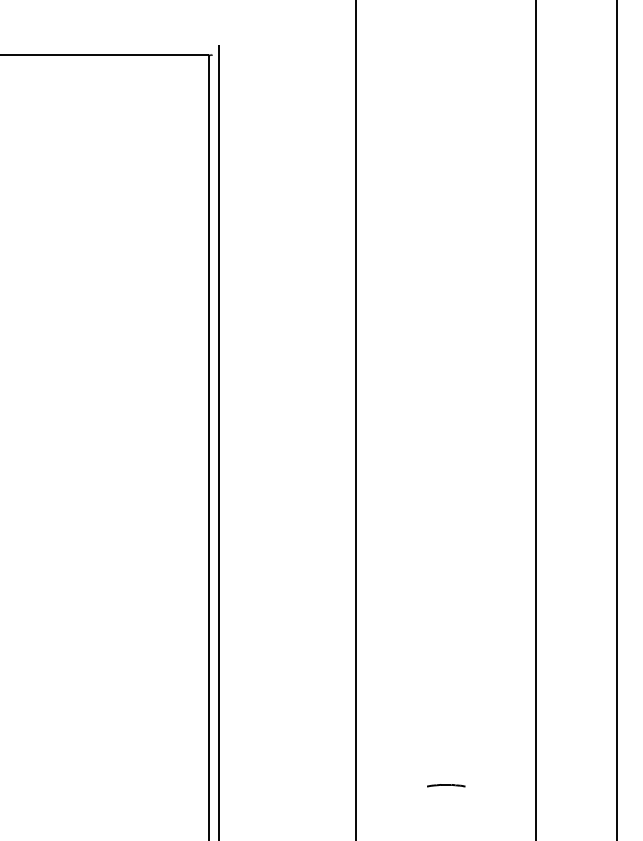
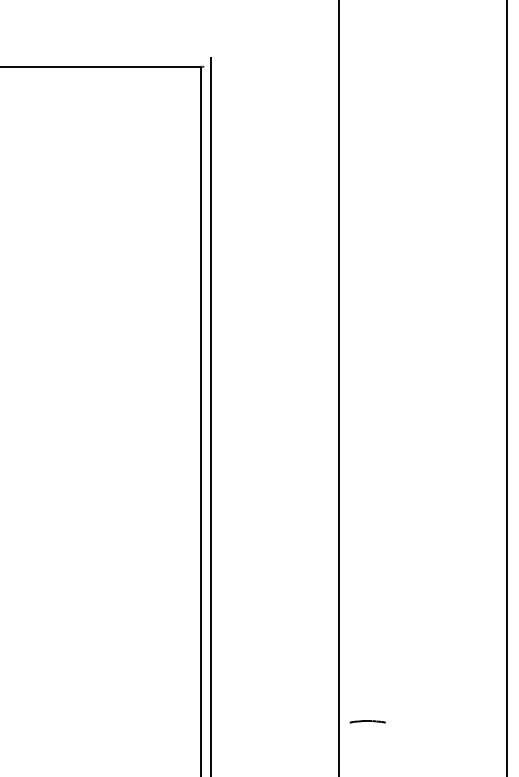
line: (446, 785) -> (367, 721), moved

